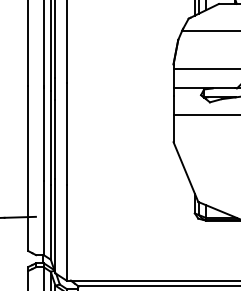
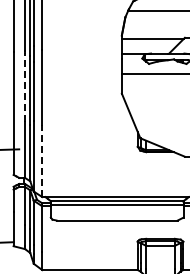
line: (44, 133) -> (25, 87), solid -> dashed
line: (67, 233) -> (42, 161), solid -> dashed

